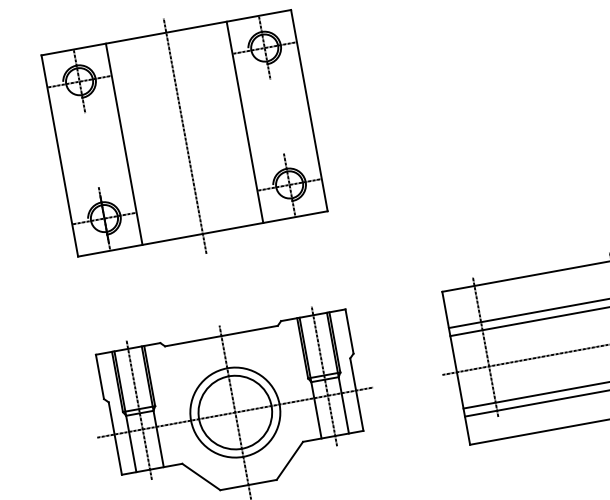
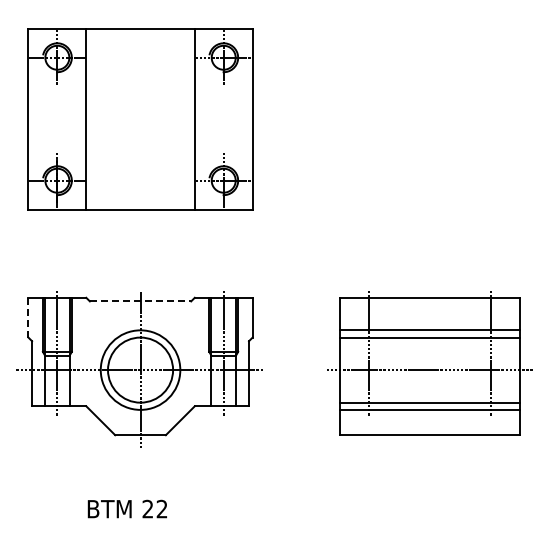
line: (185, 135) -> (140, 121), removed
line: (221, 336) -> (140, 301), solid -> dashed
line: (99, 376) -> (28, 317), solid -> dashed

